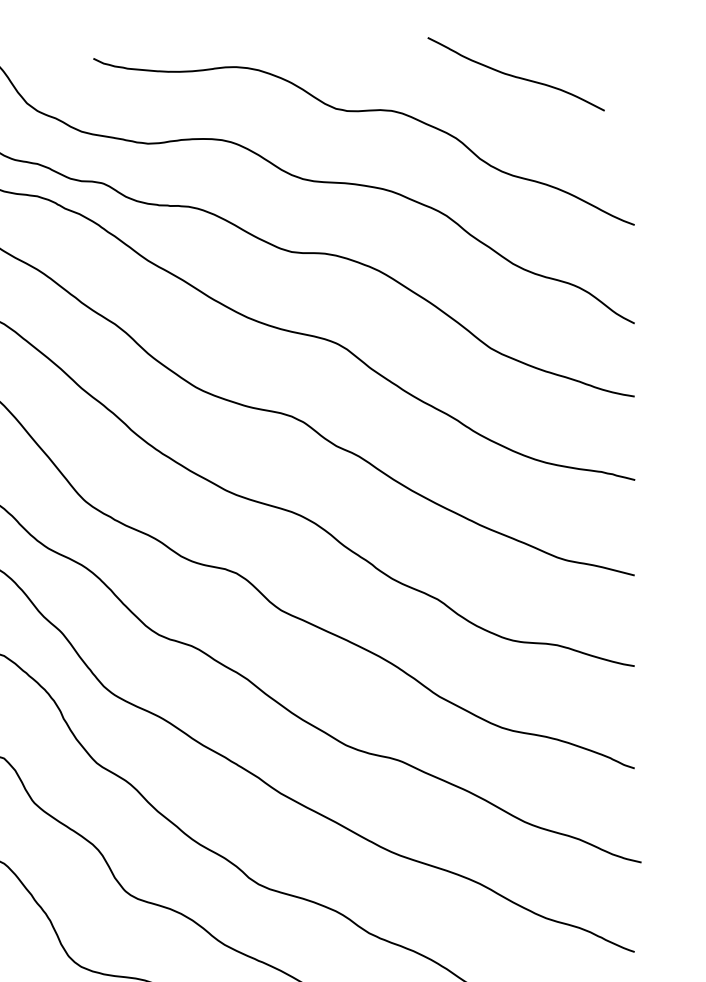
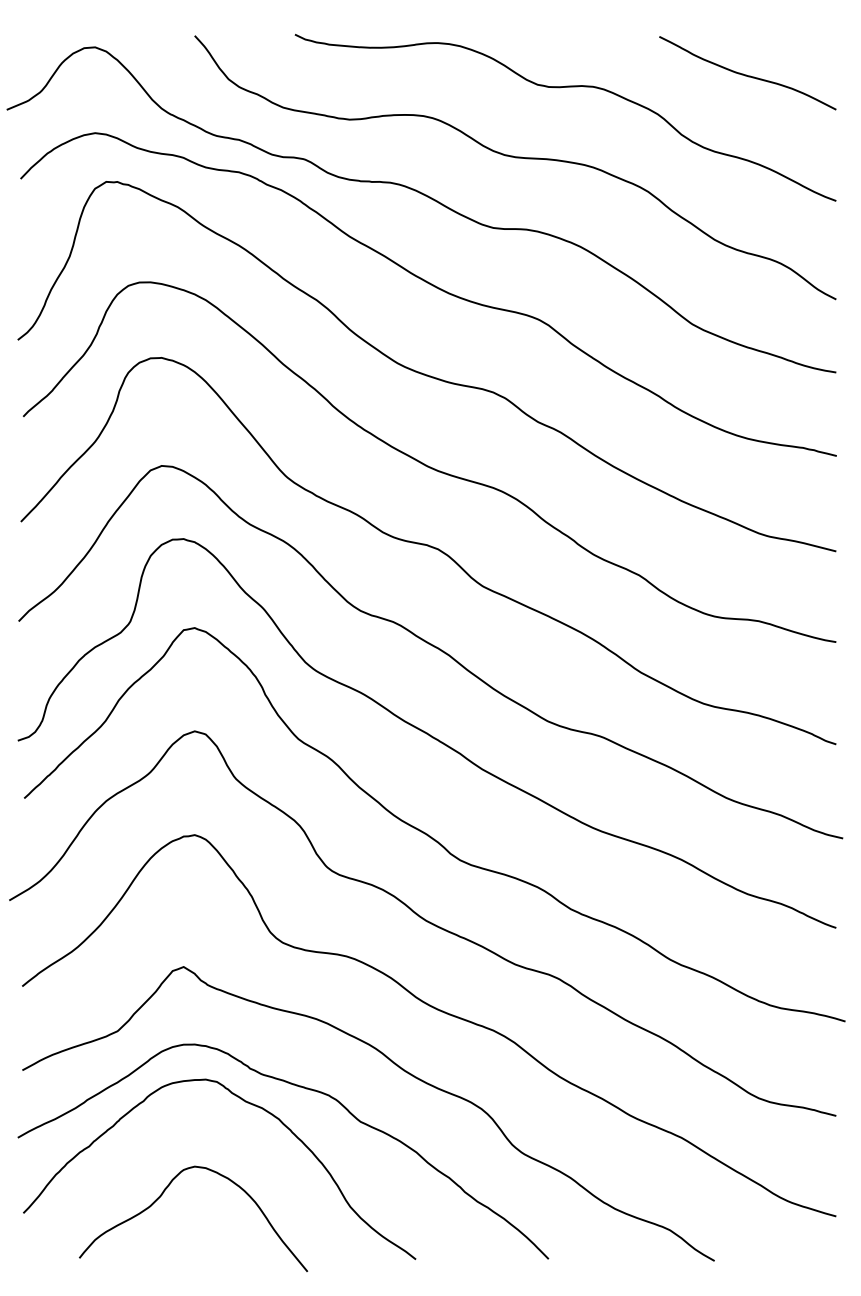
curve: (514, 75) -> (746, 74), moved

